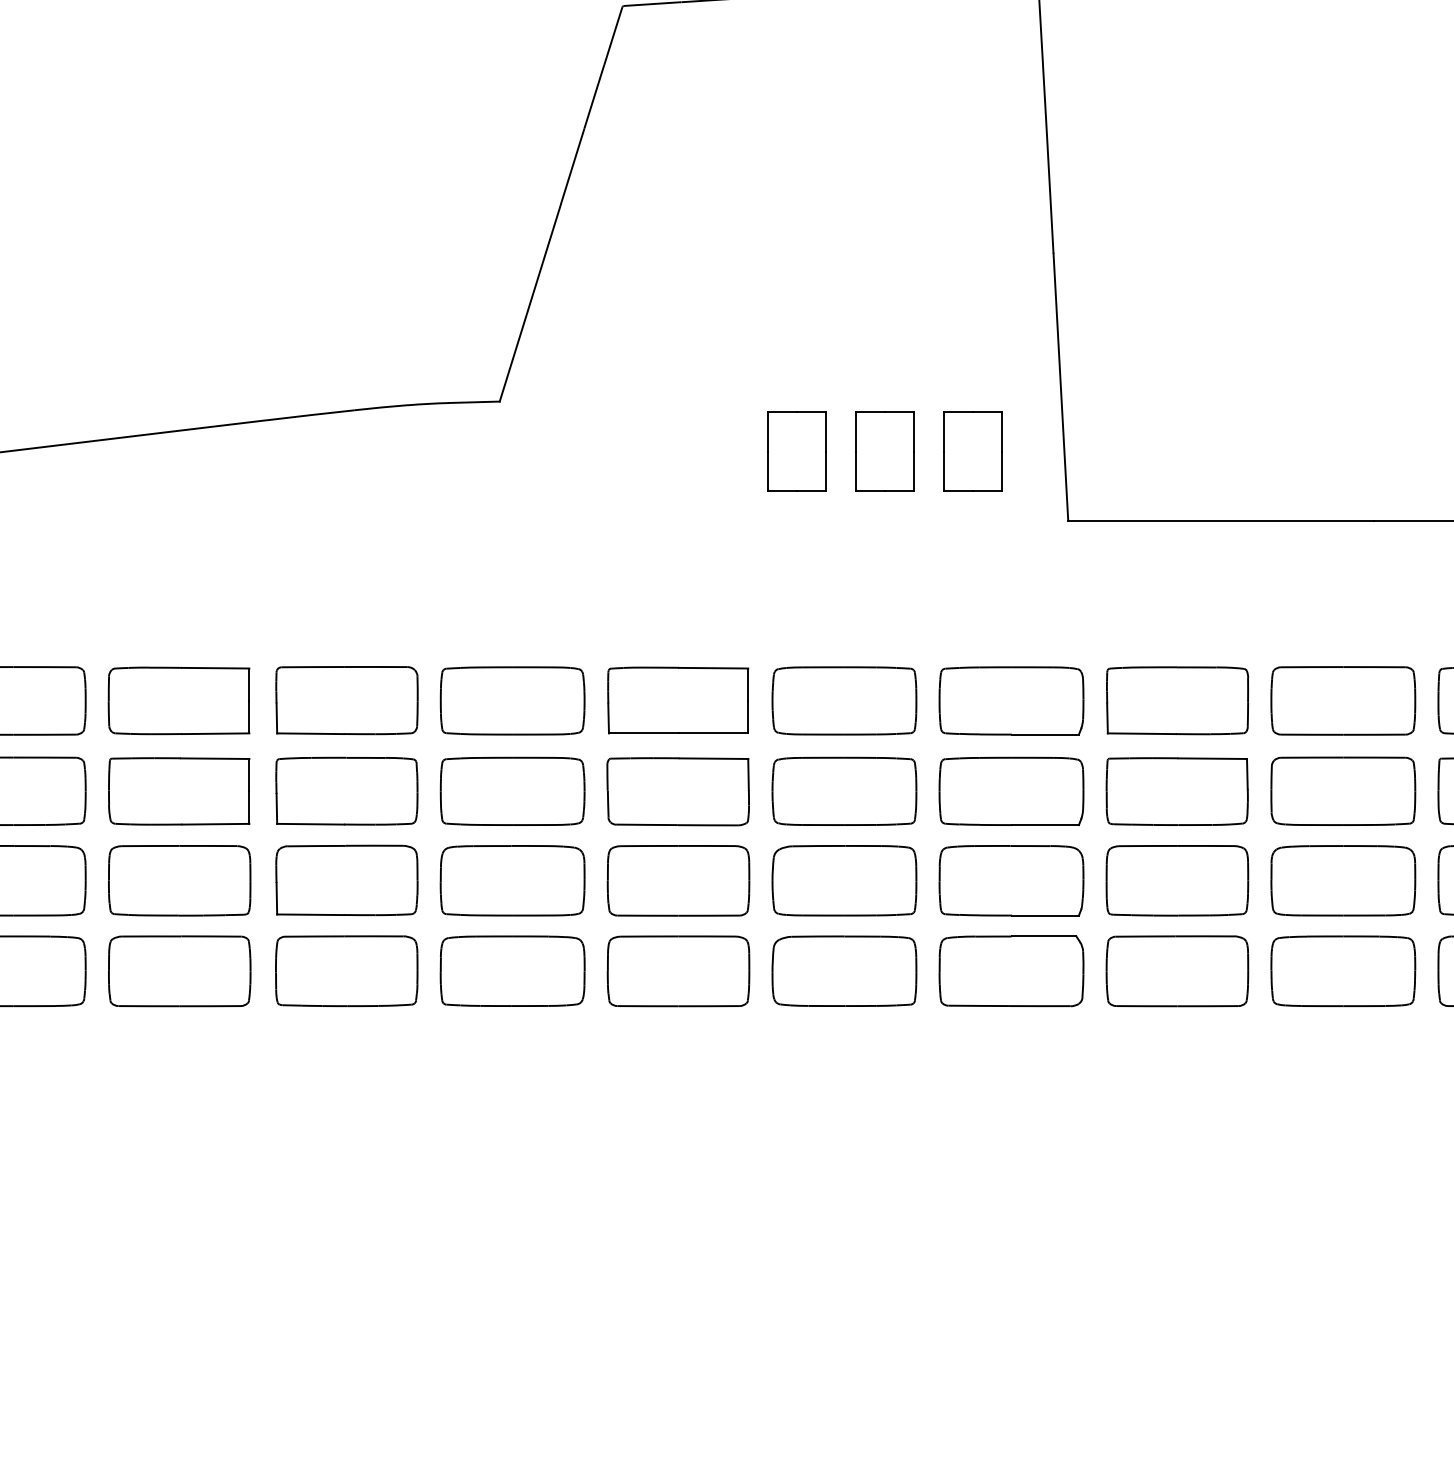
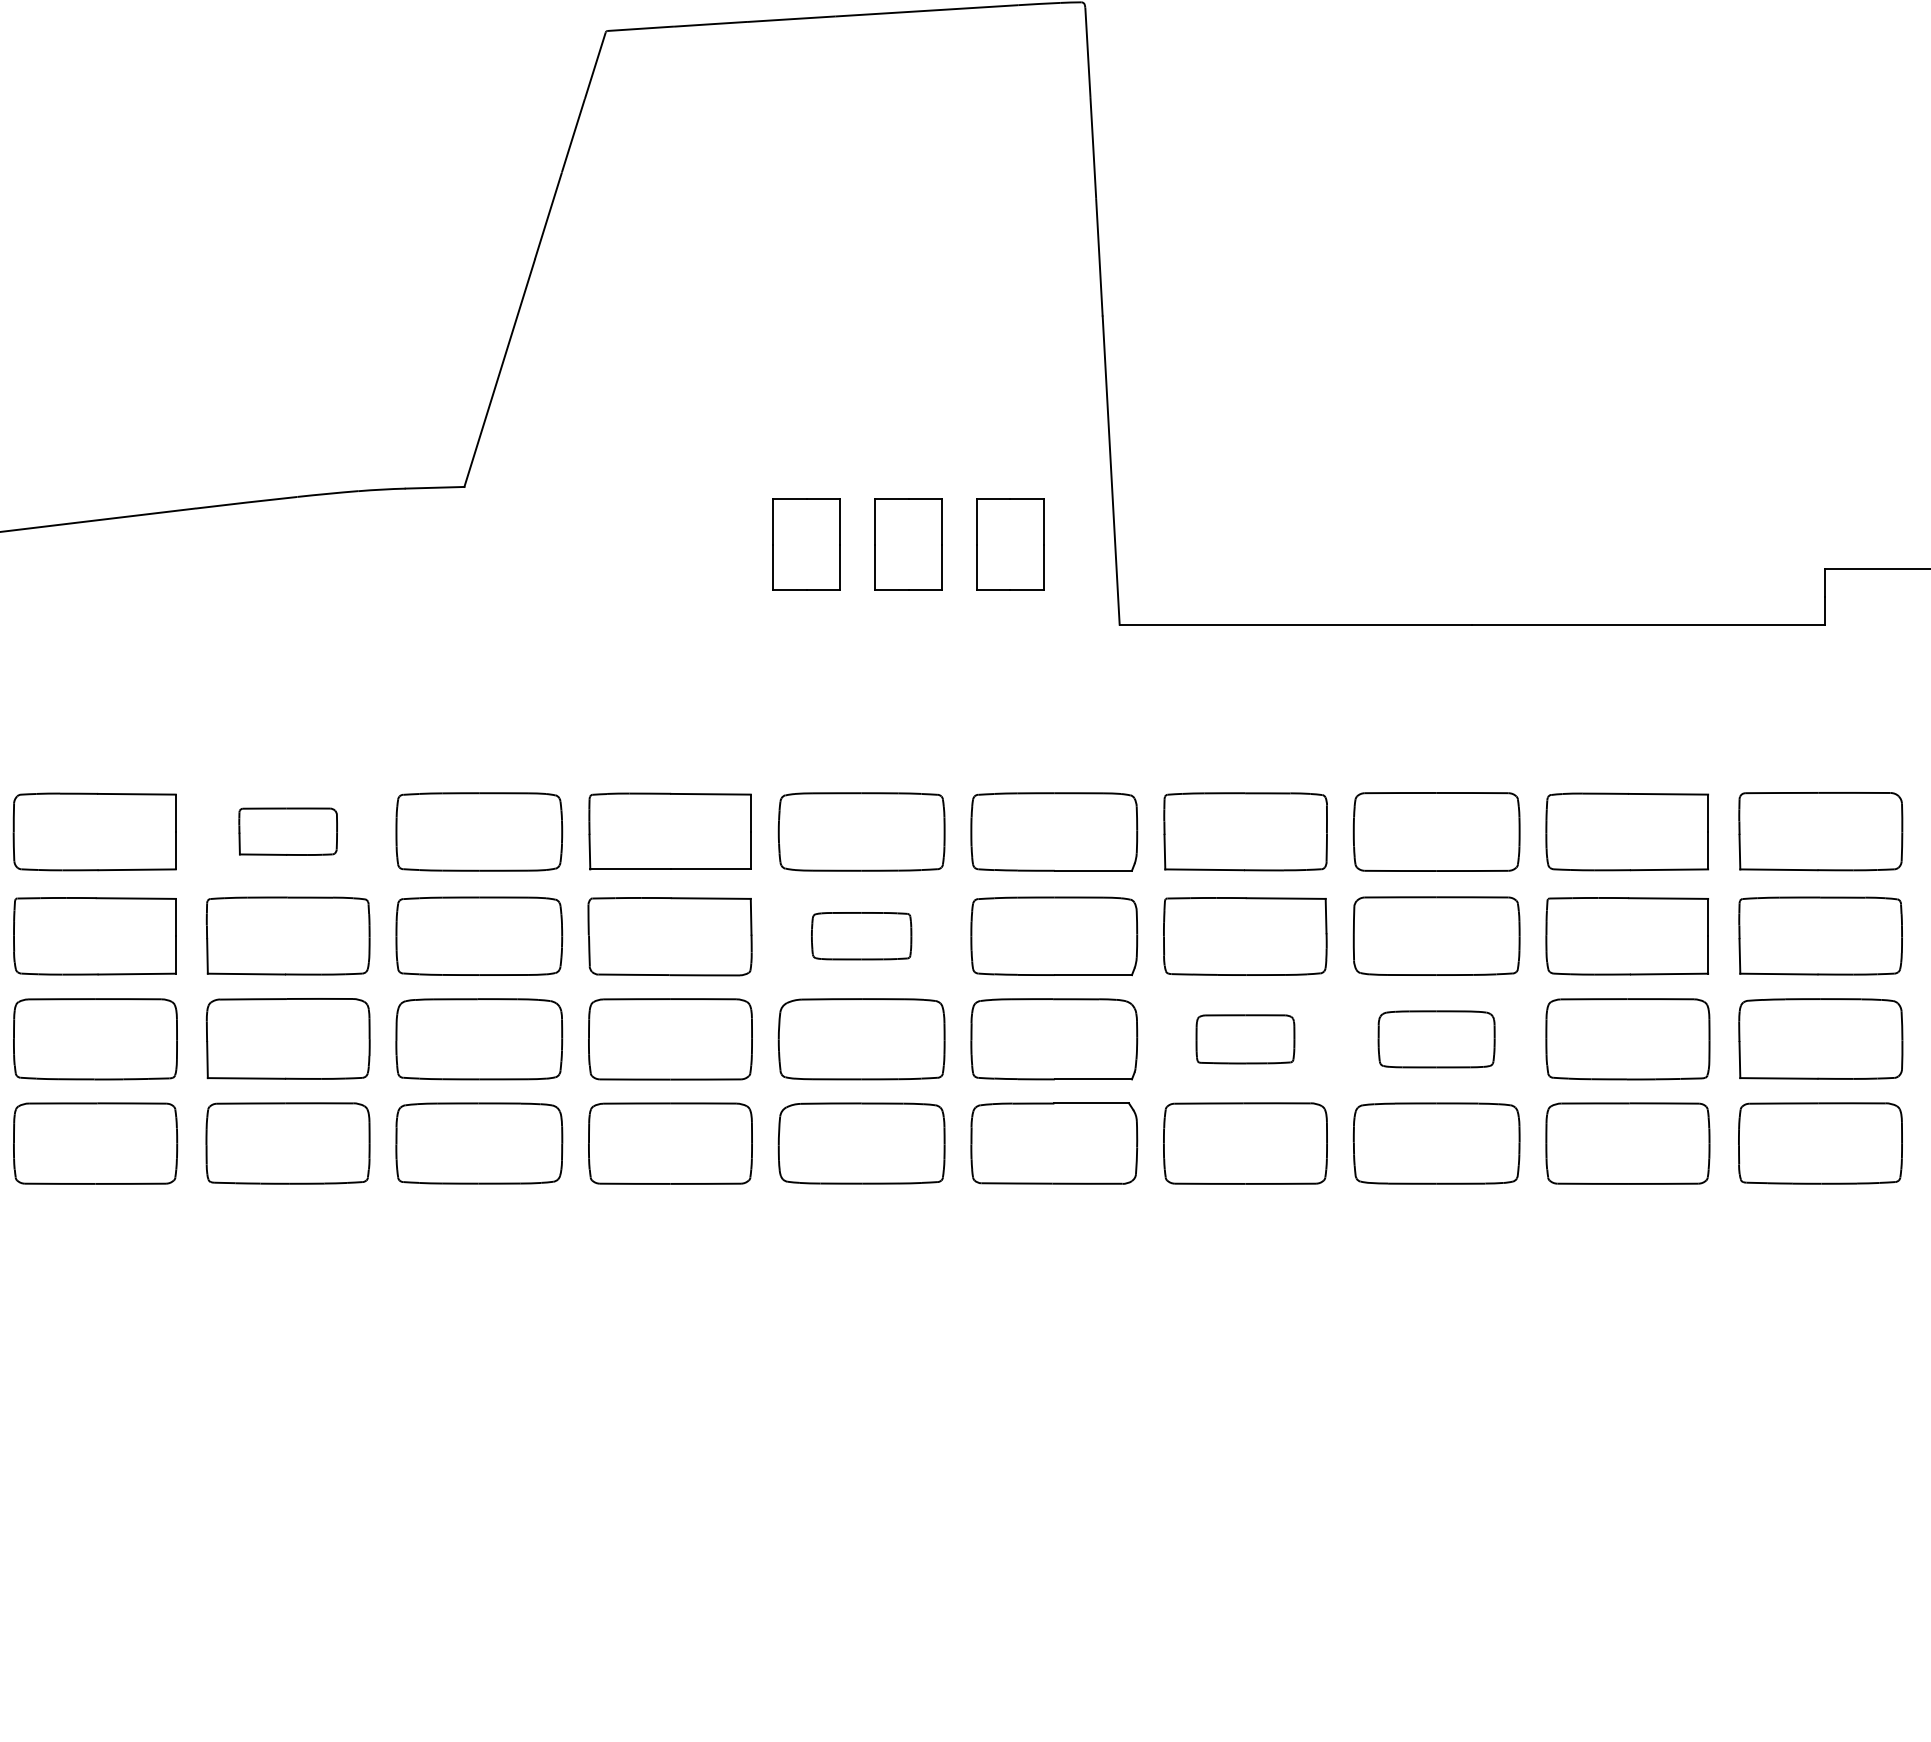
part: (346, 700) -> (287, 831), size x0.6
part: (844, 790) -> (861, 935), size x0.6
part: (1177, 880) -> (1245, 1039), size x0.6
part: (1343, 880) -> (1436, 1039), size x0.7

